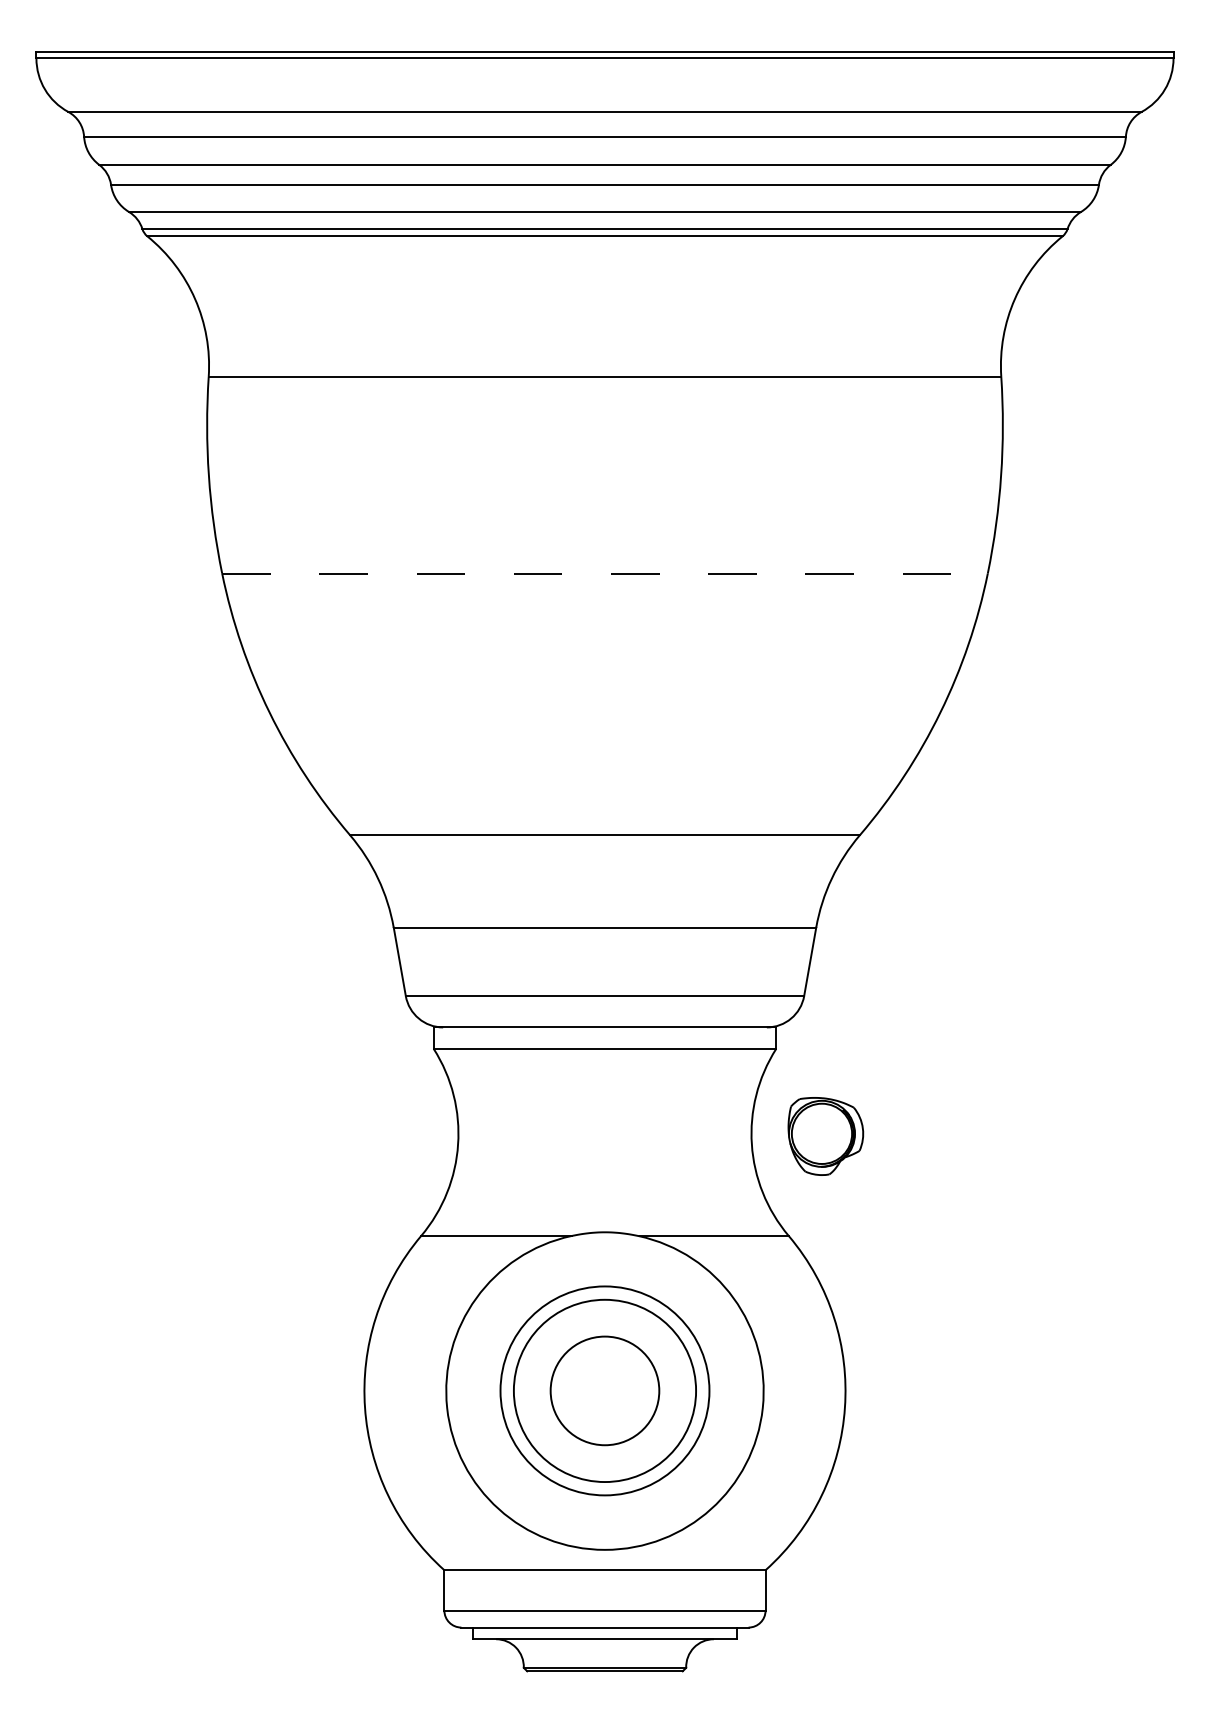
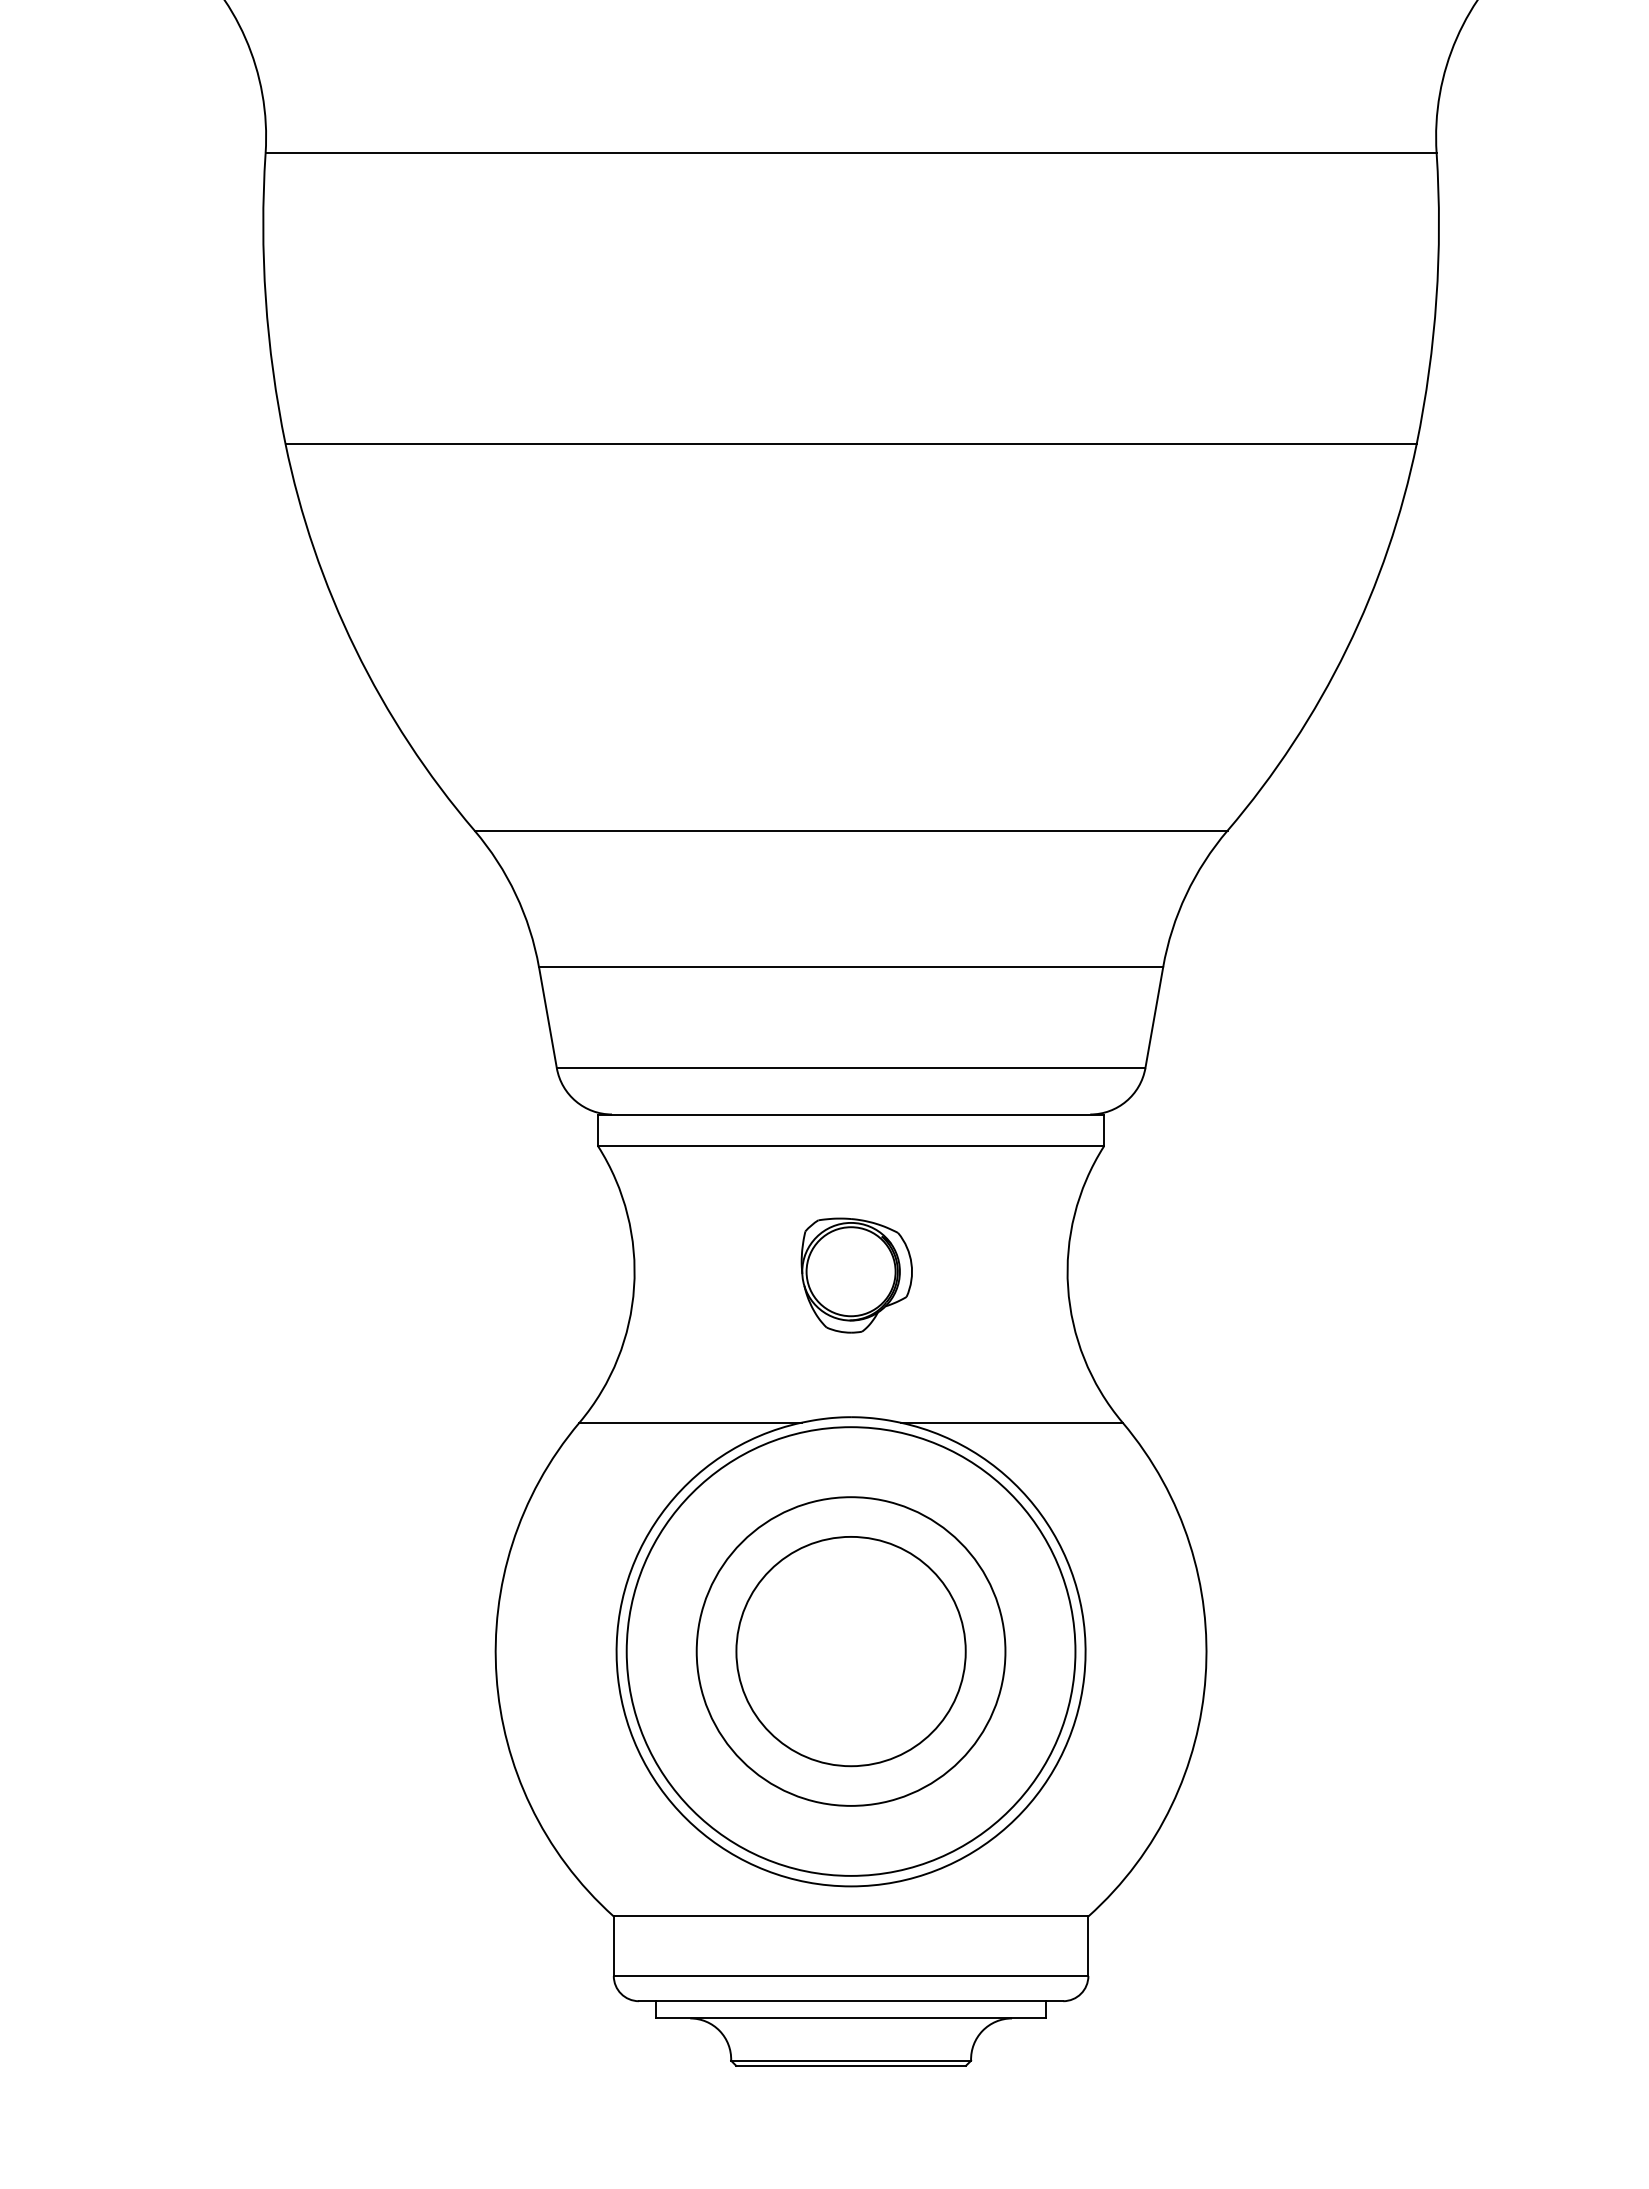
line: (605, 573) -> (851, 443), dashed -> solid
part: (825, 1136) -> (856, 1275), moved
circle: (604, 1390) -> (850, 1650), size x1.43
circle: (604, 1390) -> (850, 1650), size x1.67

